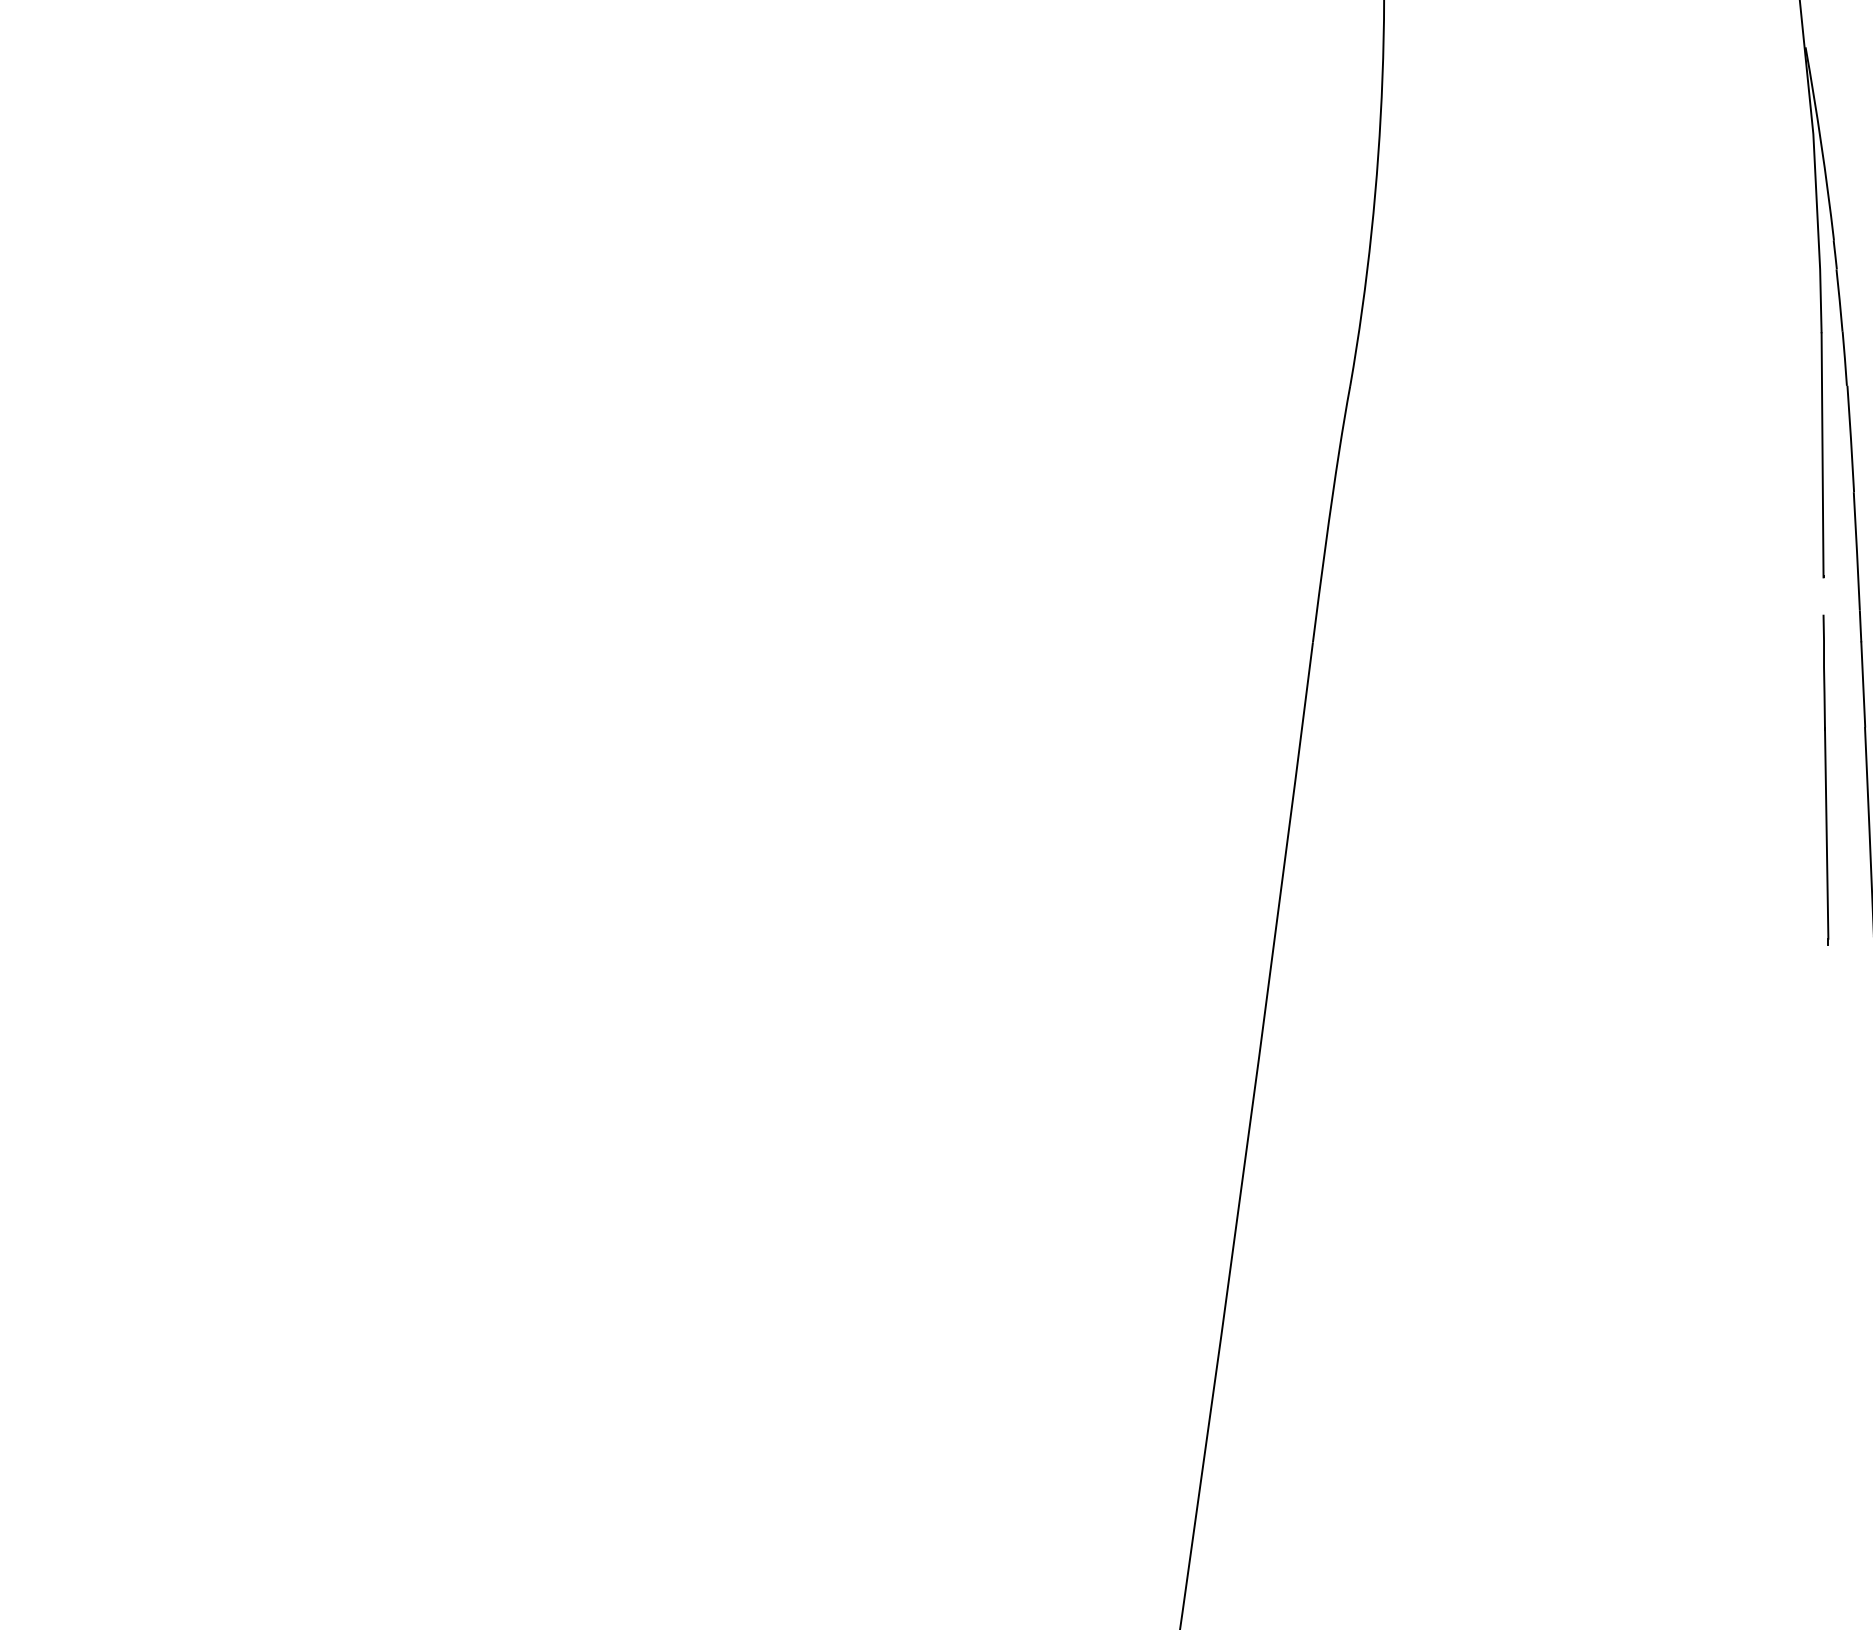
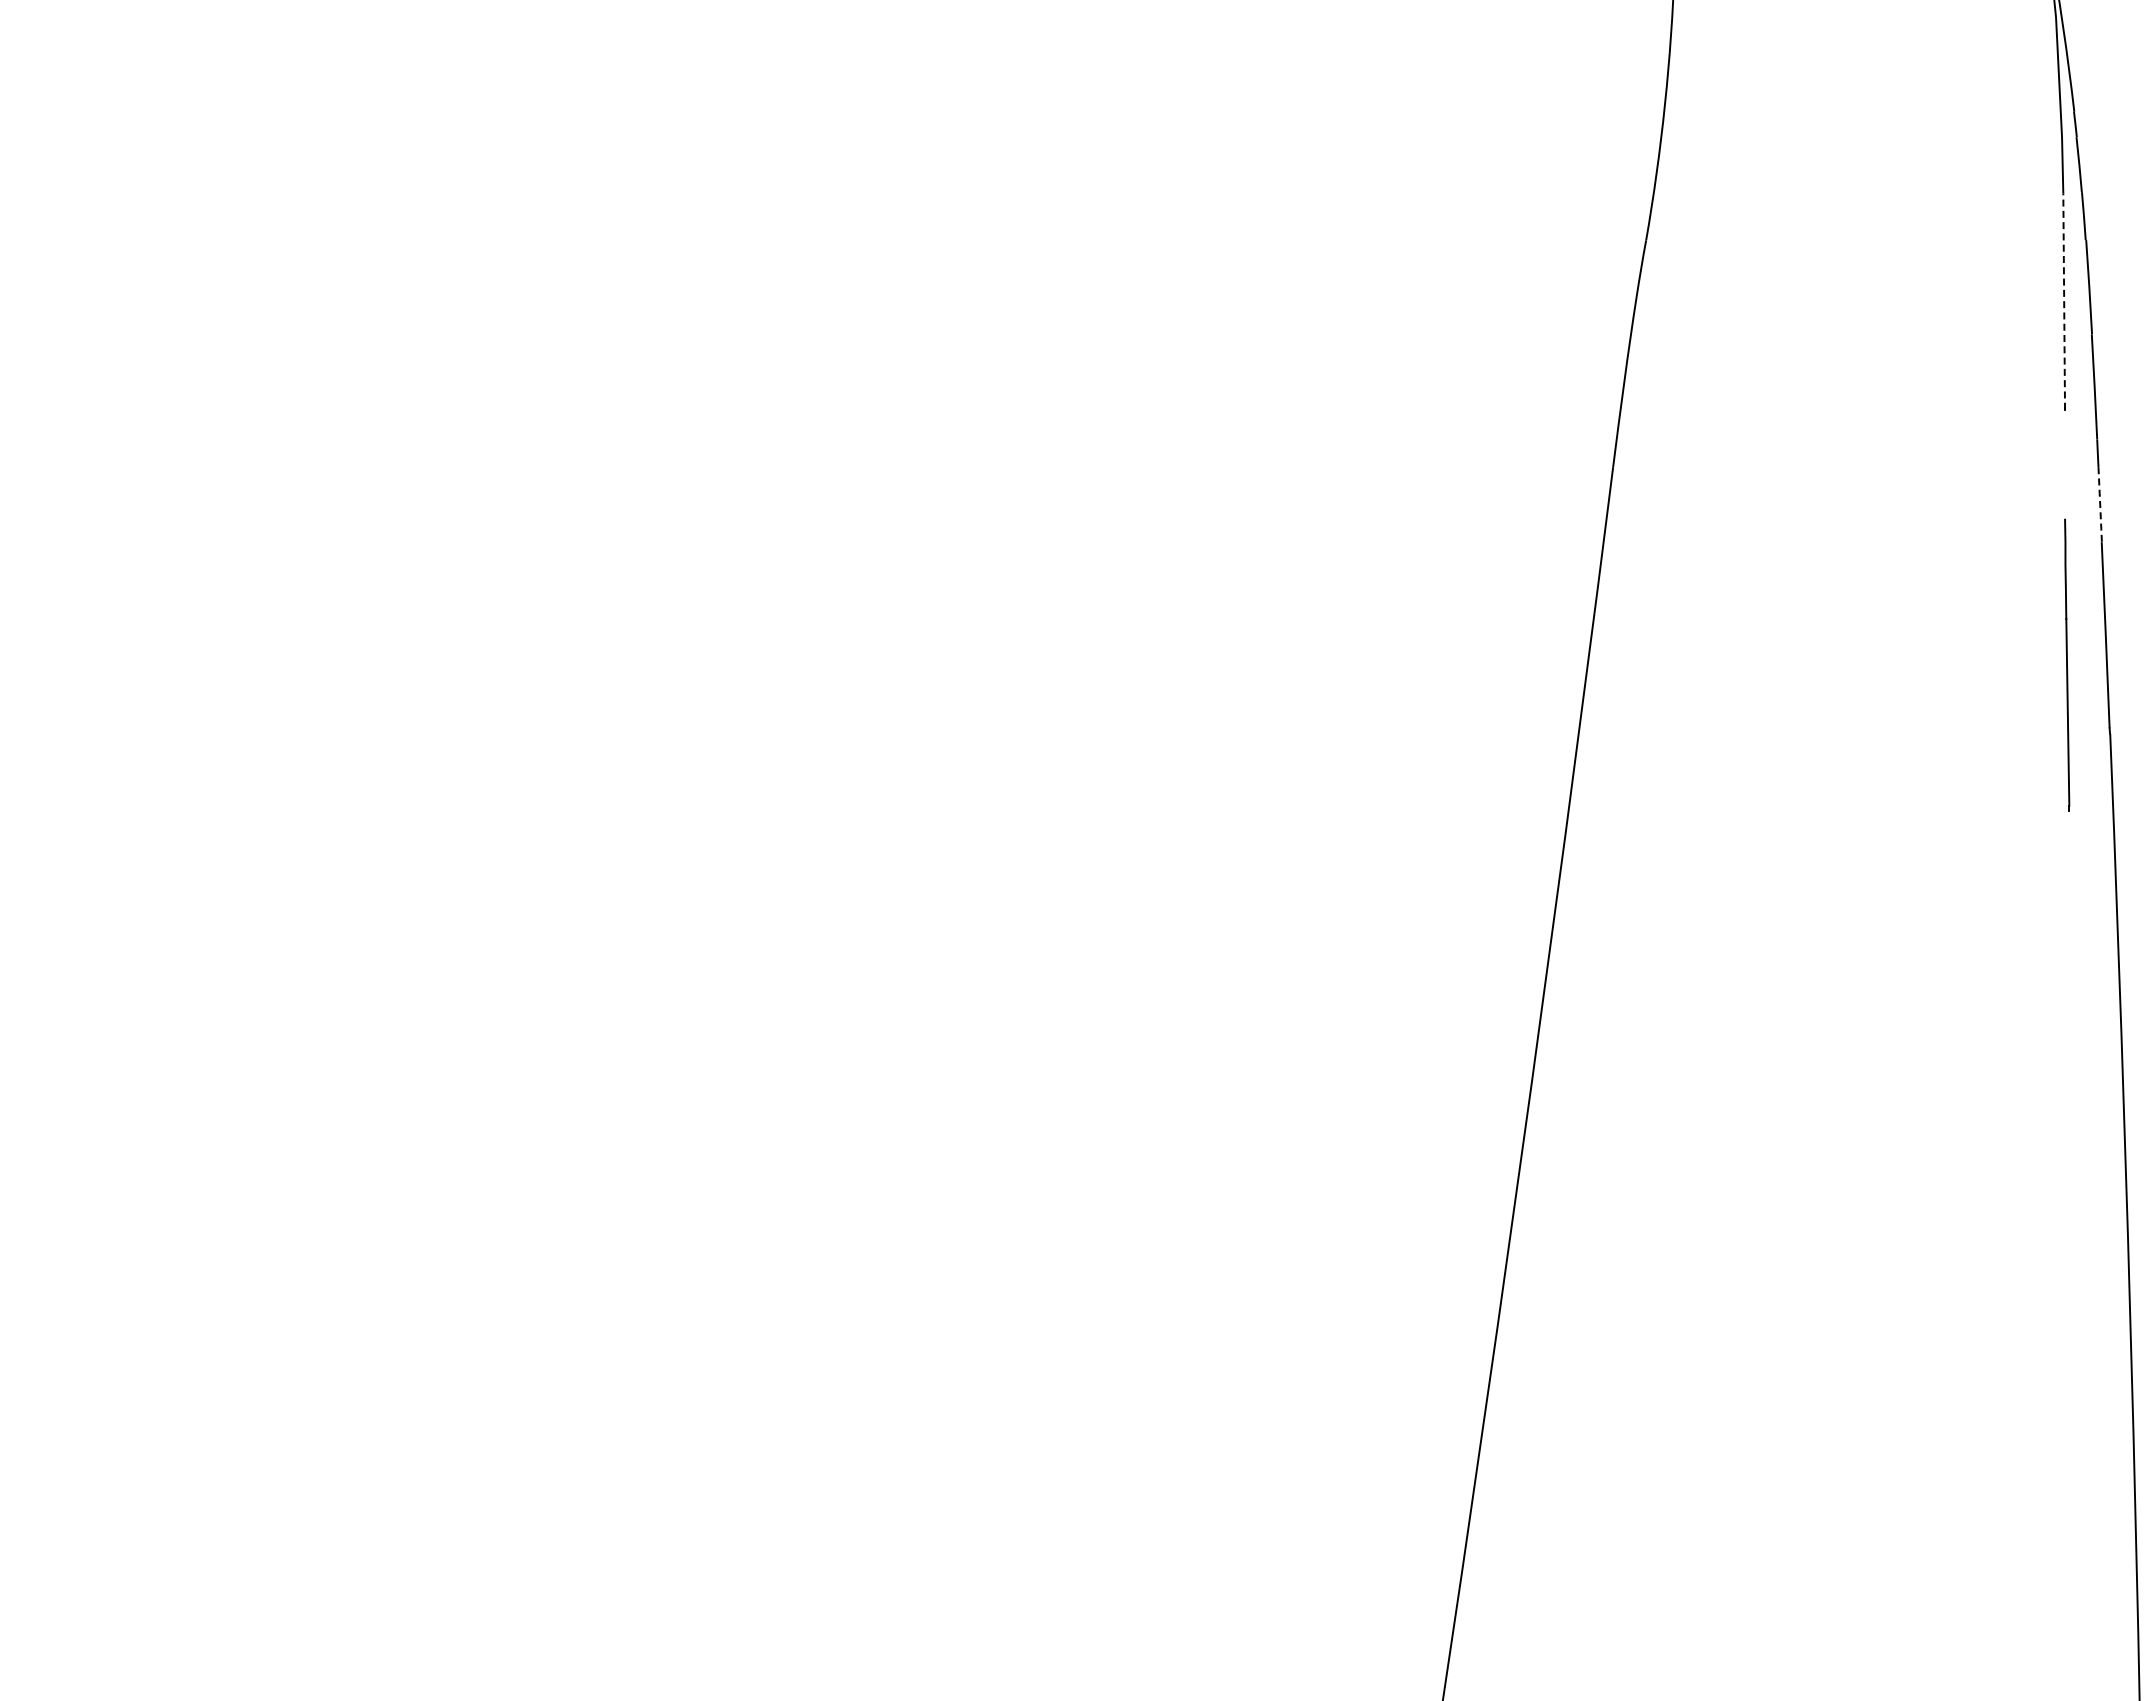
line: (1822, 455) -> (2064, 301), solid -> dashed
line: (1863, 685) -> (2100, 505), solid -> dashed
line: (1826, 779) -> (2067, 664), moved

